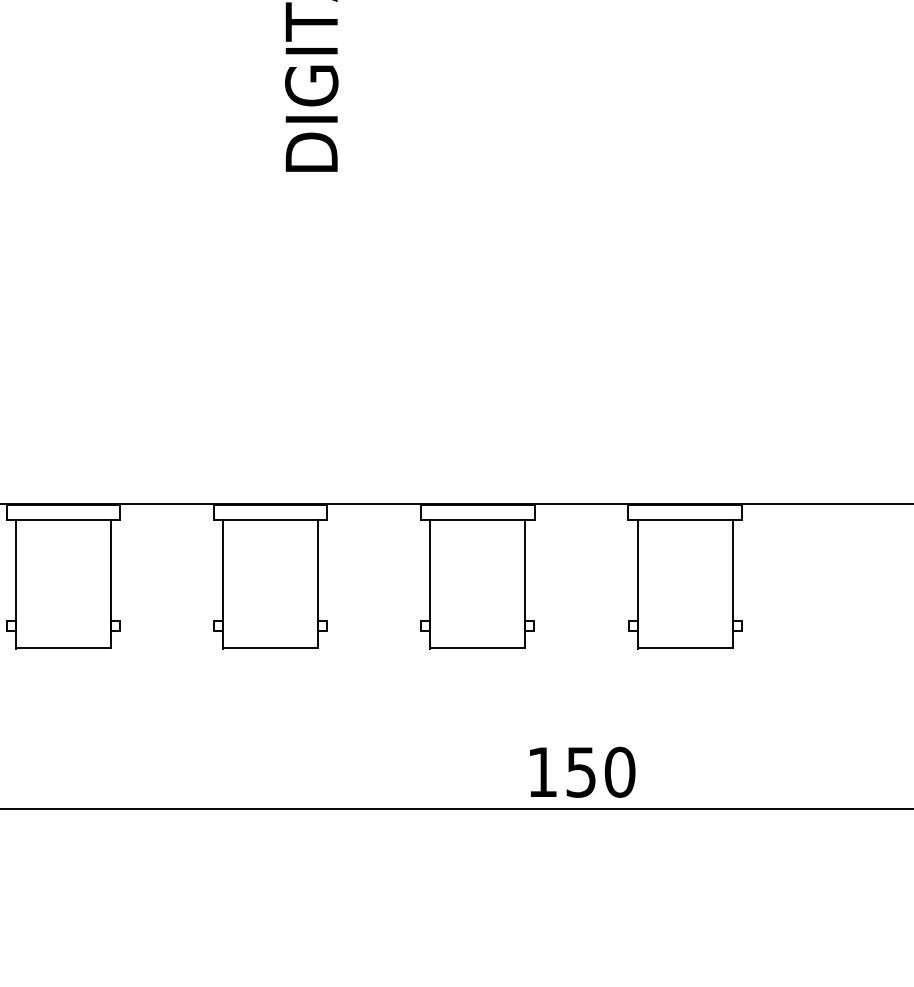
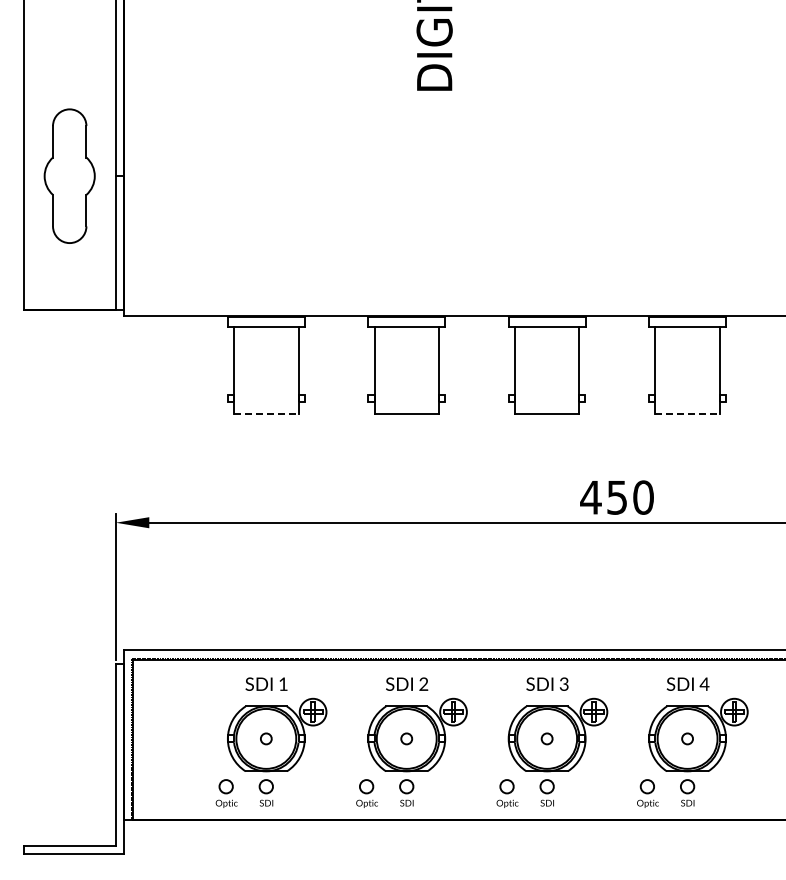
line: (63, 648) -> (266, 413), solid -> dashed
line: (686, 648) -> (688, 413), solid -> dashed
text: (541, 772) -> (590, 497), 150 -> 450

